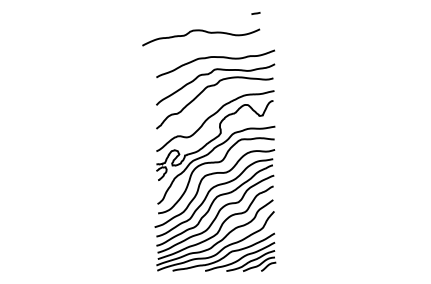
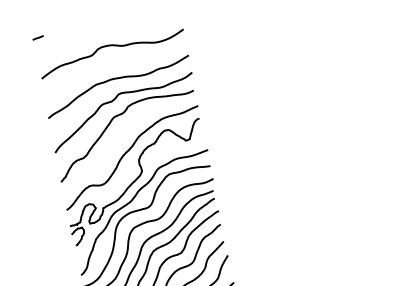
line: (255, 13) -> (37, 38), moved
curve: (204, 32) -> (115, 46), moved

